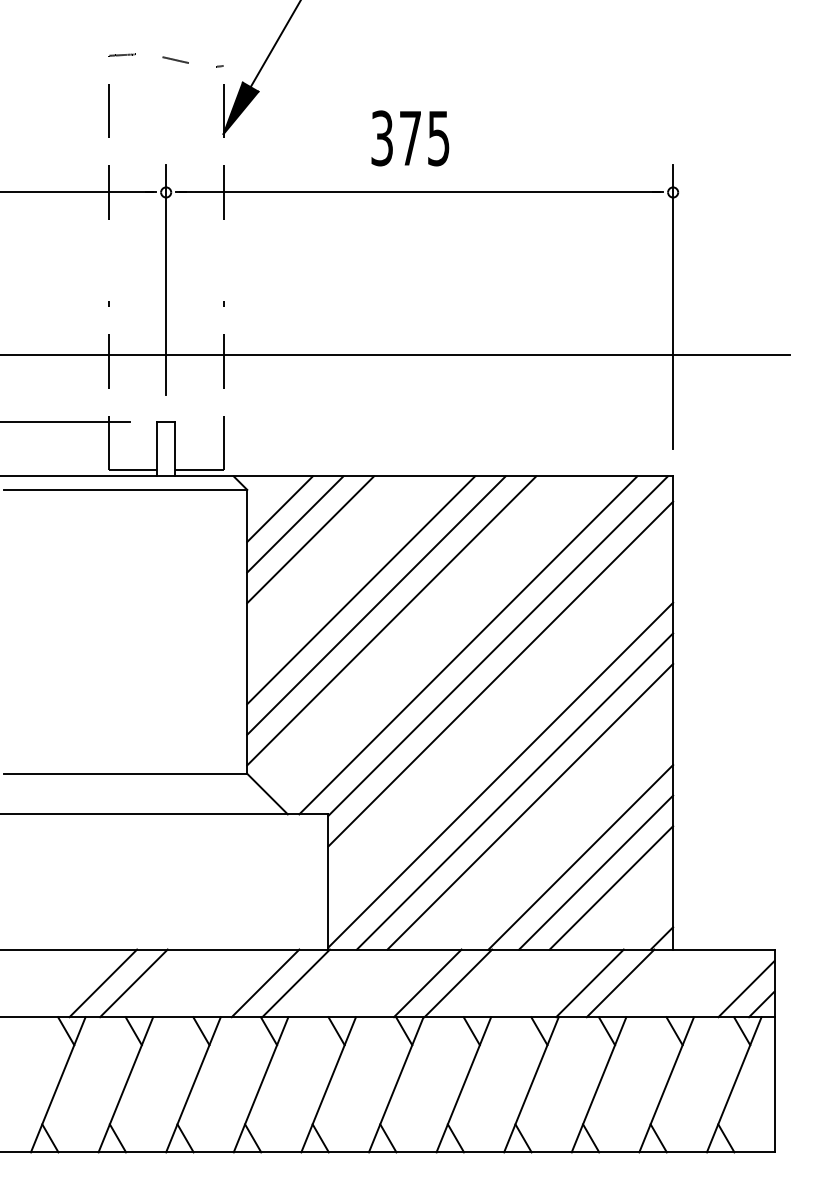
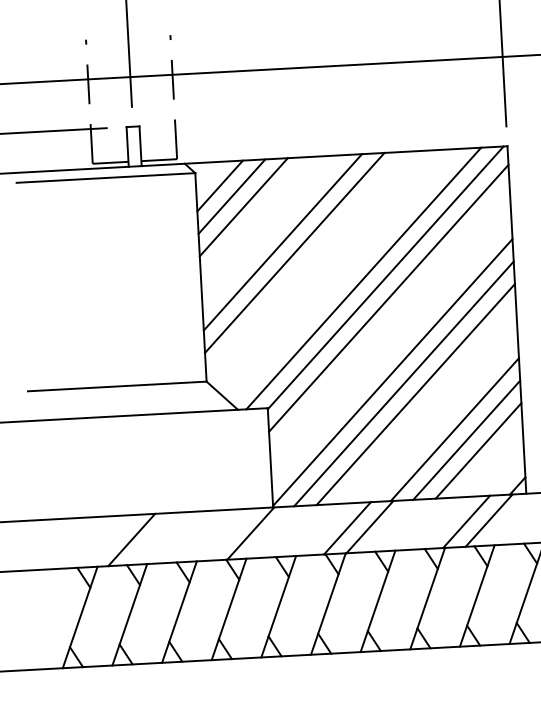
line: (391, 620) -> (306, 263), removed
line: (103, 983) -> (109, 541), removed
line: (265, 983) -> (228, 534), removed

